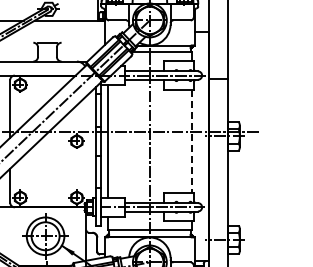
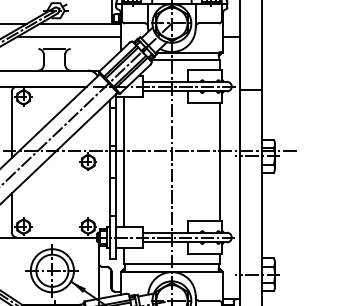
line: (60, 31) -> (69, 36), added
line: (191, 141) -> (219, 162), dashed -> solid

